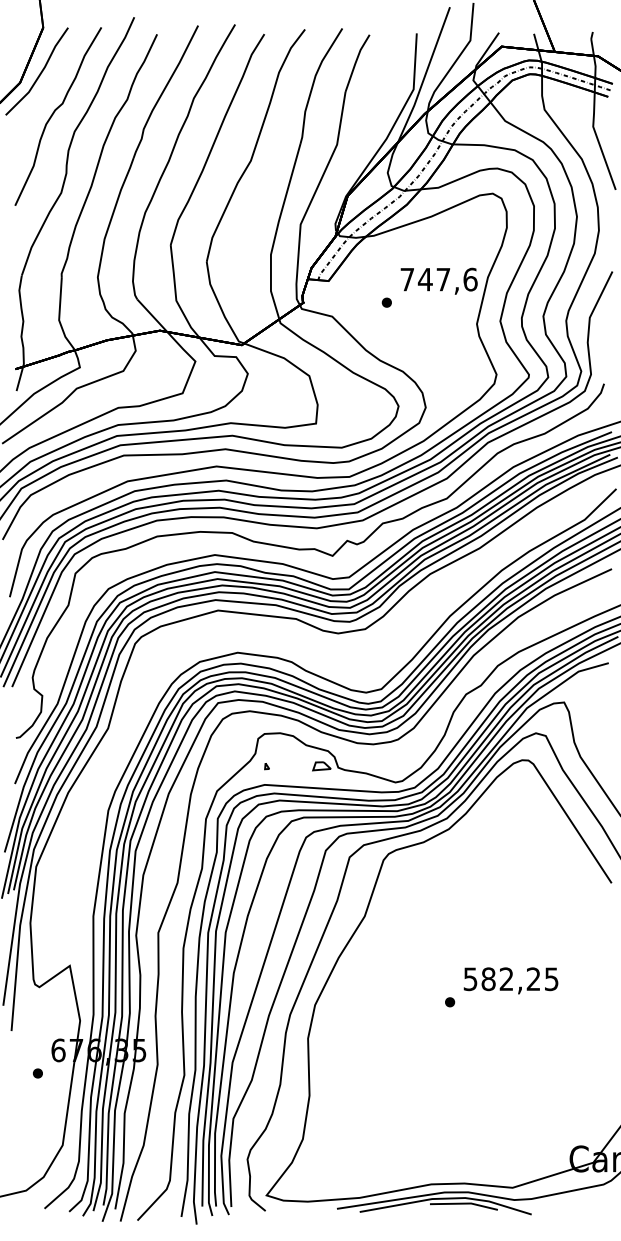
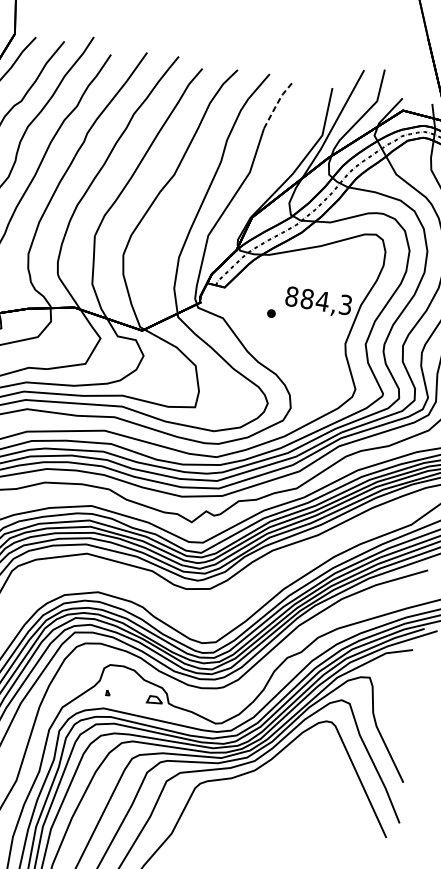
line: (356, 62) -> (277, 104), solid -> dashed
text: (438, 279) -> (318, 300), 747,6 -> 884,3

